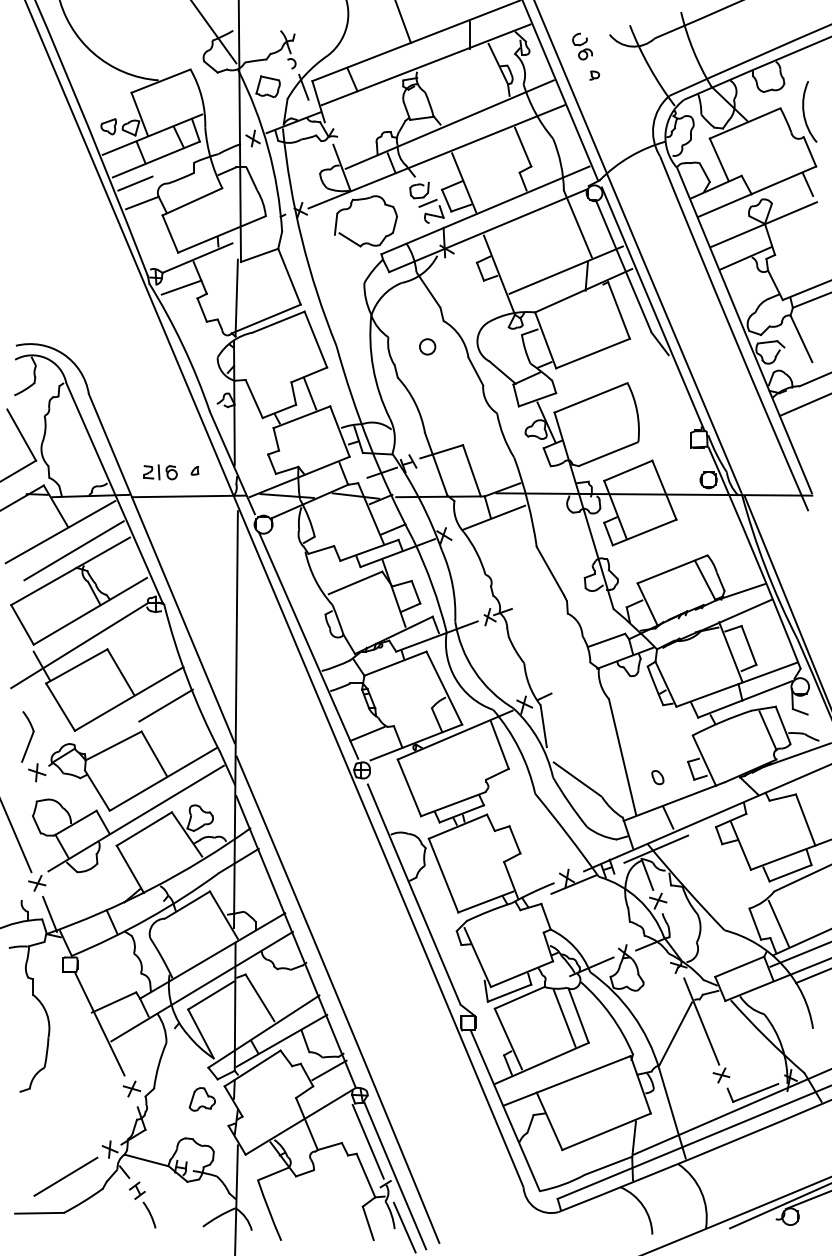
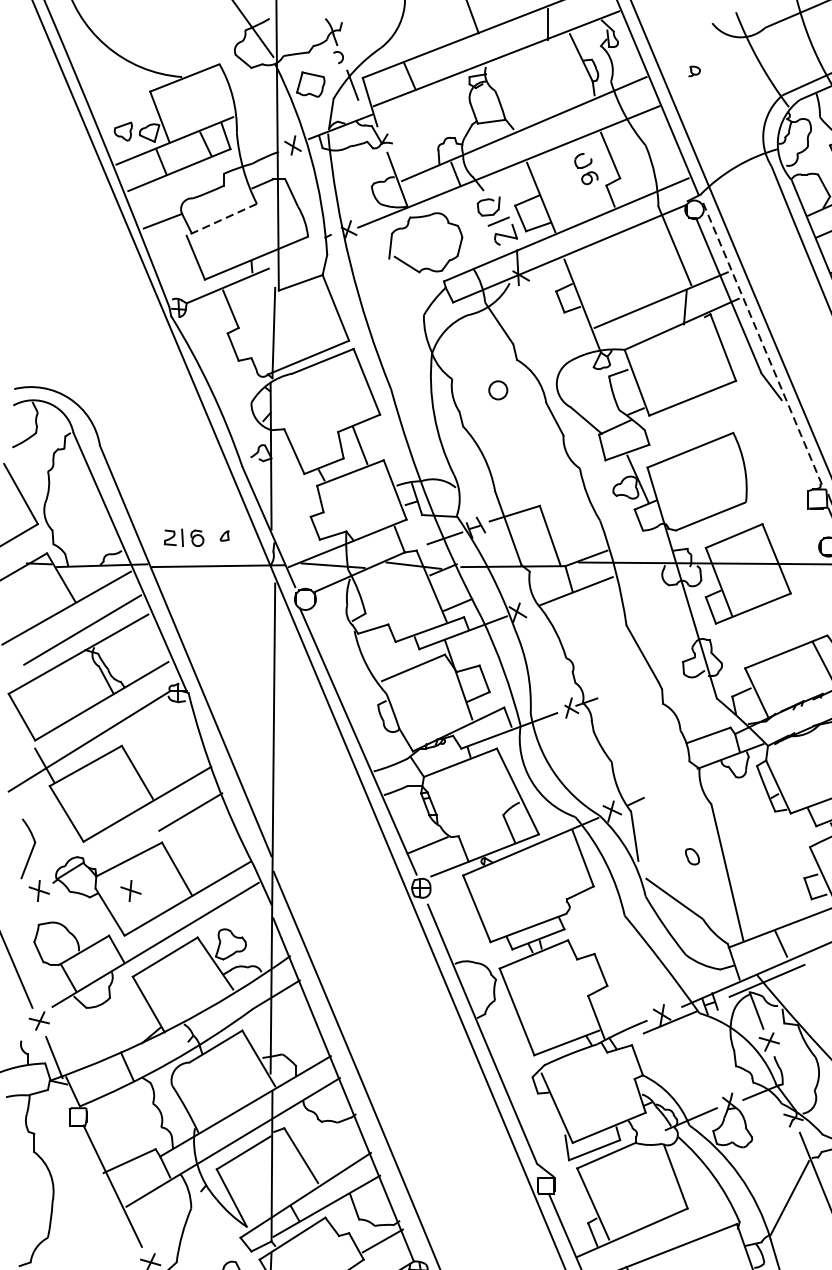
part: (582, 46) -> (586, 168), moved
line: (135, 183) -> (154, 198), removed
line: (192, 201) -> (221, 219), solid -> dashed
line: (181, 287) -> (208, 320), removed
line: (653, 308) -> (763, 345), solid -> dashed
part: (115, 772) -> (131, 890), added
part: (657, 777) -> (692, 856), moved
line: (564, 1018) -> (659, 1179), removed

